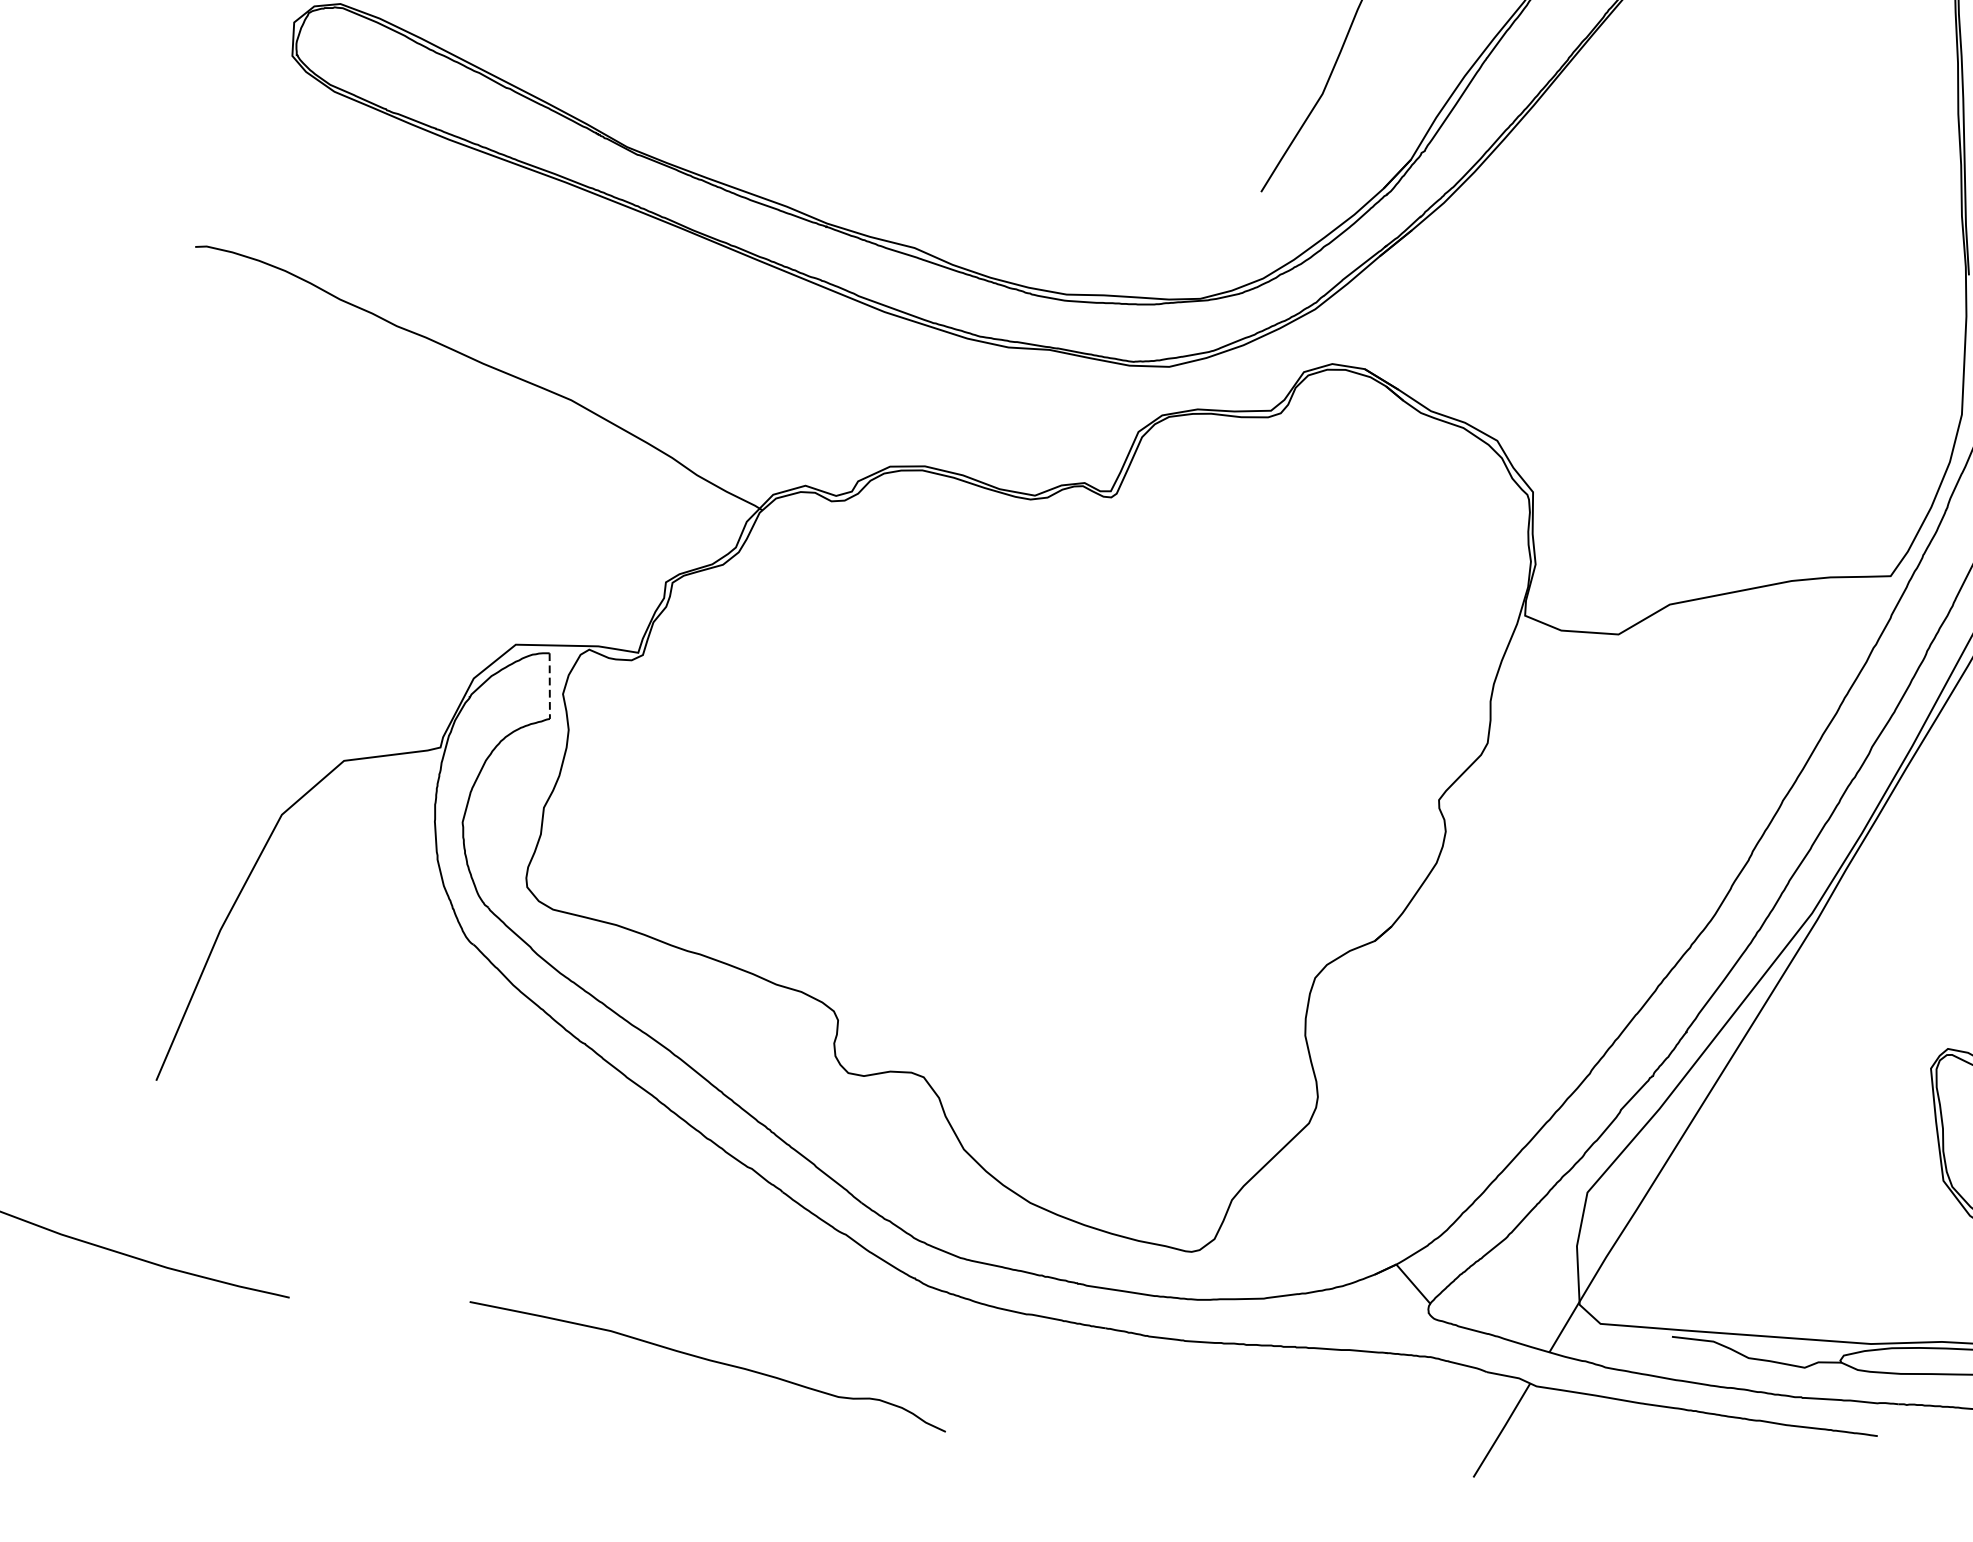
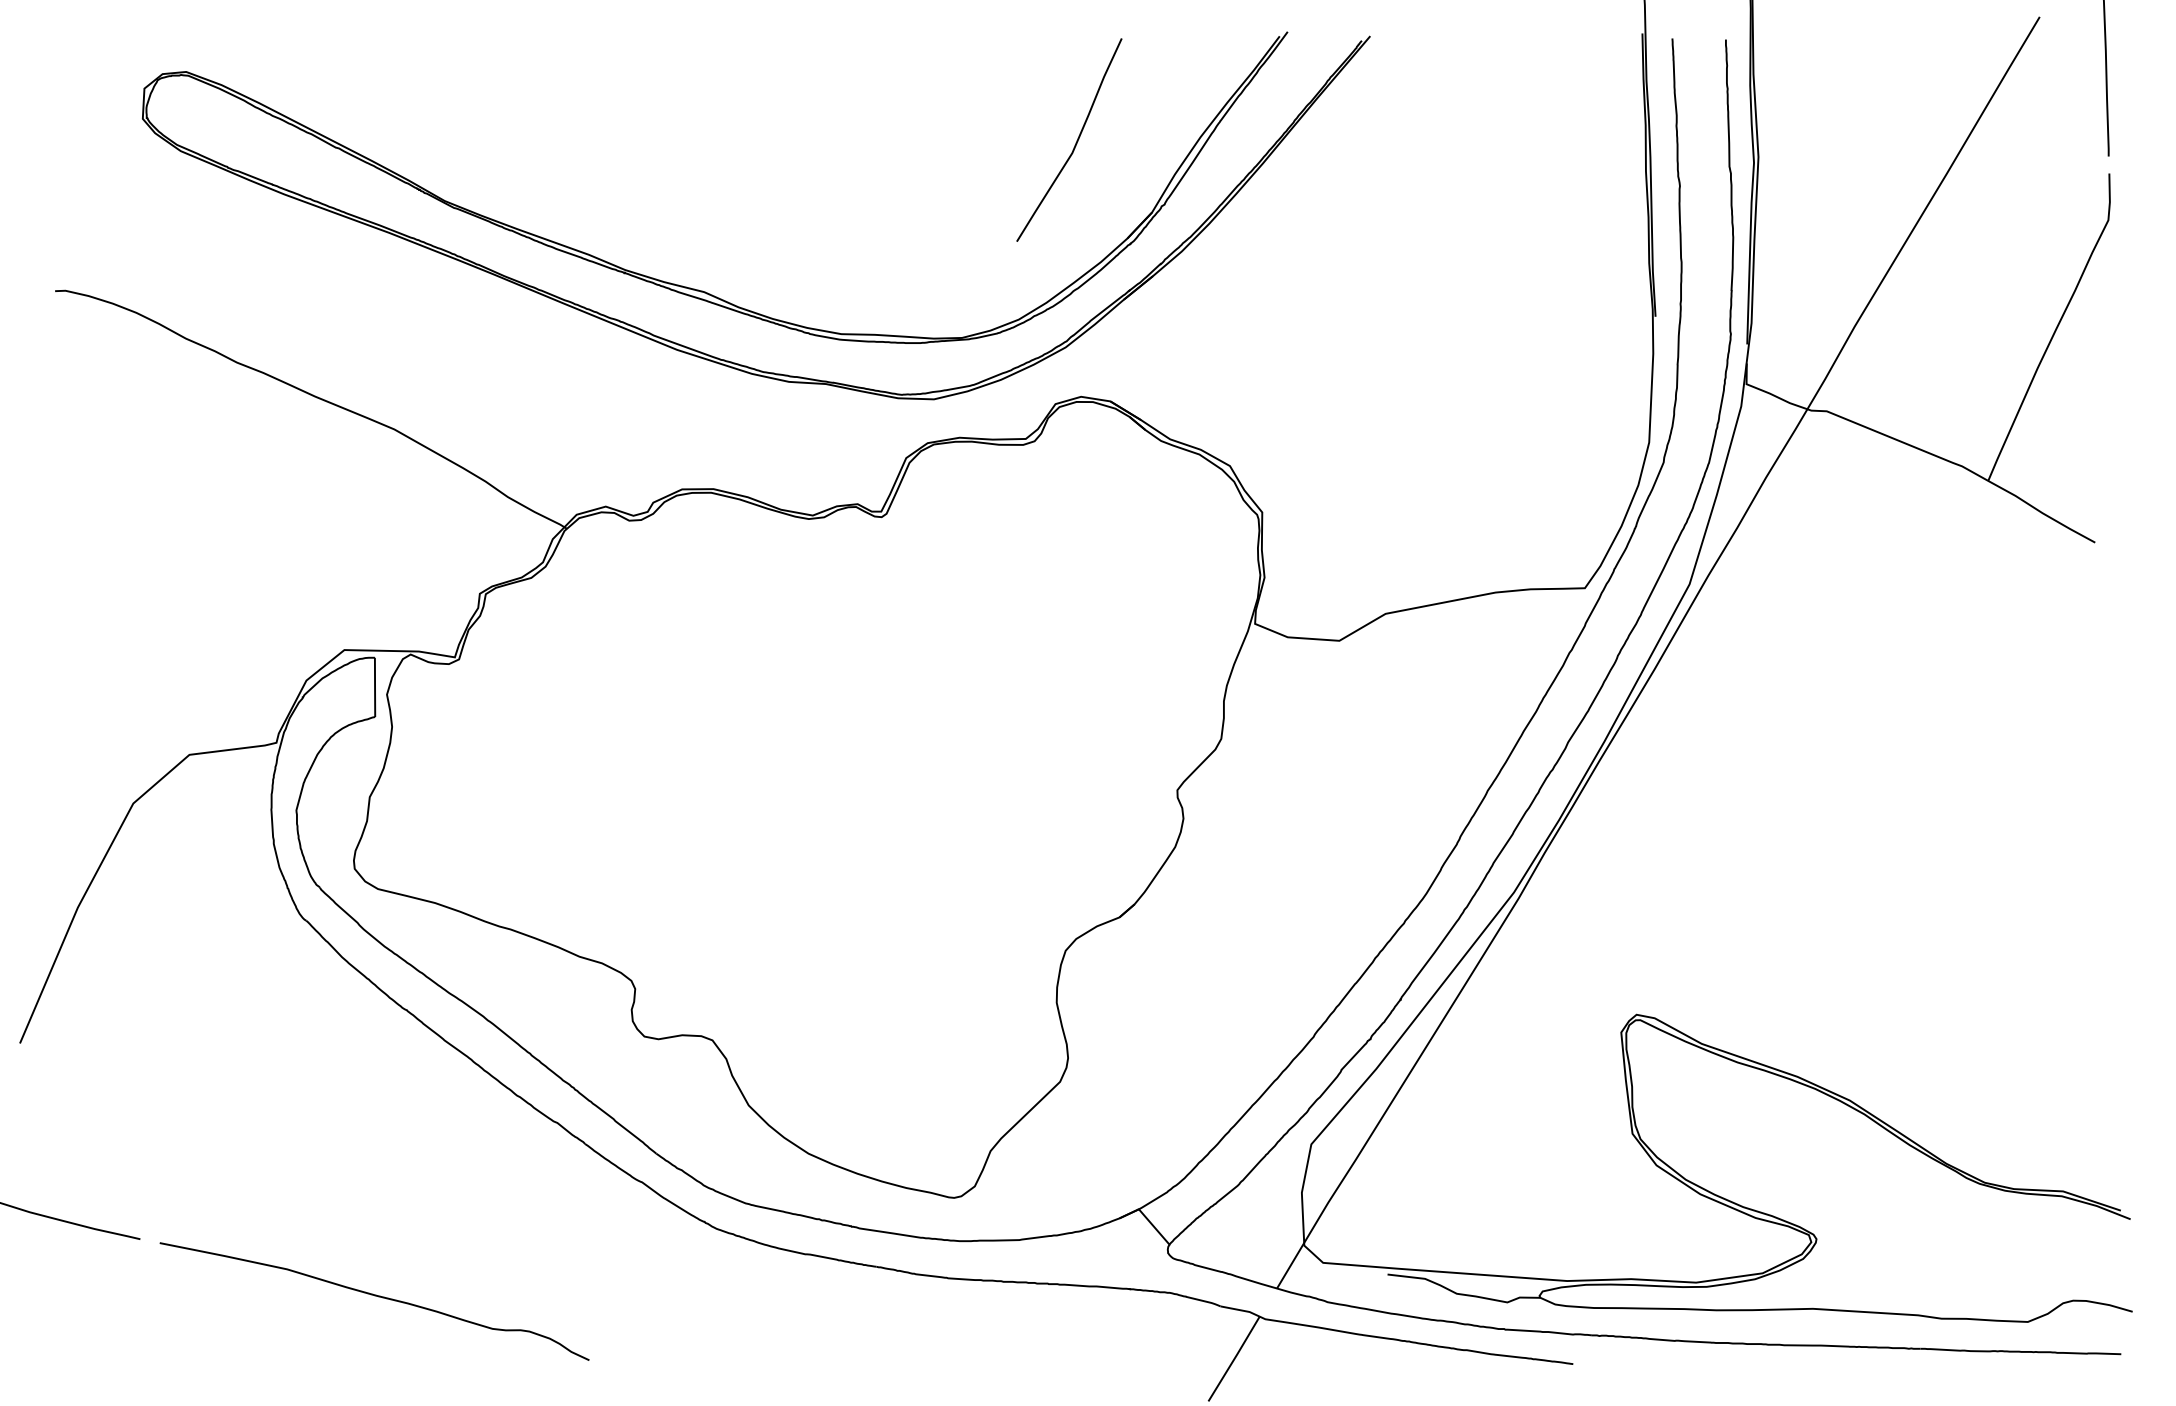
line: (550, 687) -> (375, 688), dashed -> solid
curve: (707, 1361) -> (374, 1296), moved

